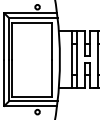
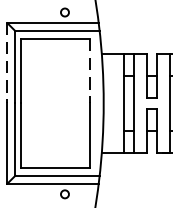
line: (4, 37) -> (7, 65), solid -> dashed
line: (52, 41) -> (90, 71), solid -> dashed

